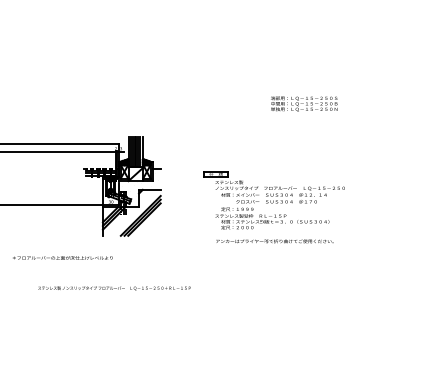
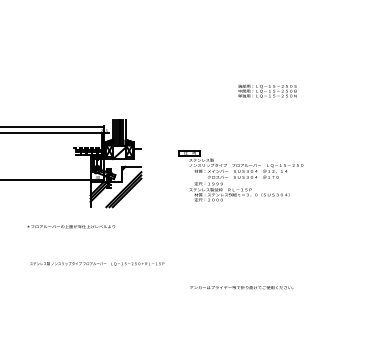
text: (274, 241) -> (241, 287), moved
text: (62, 257) -> (70, 226), moved
text: (114, 288) -> (97, 264), moved

